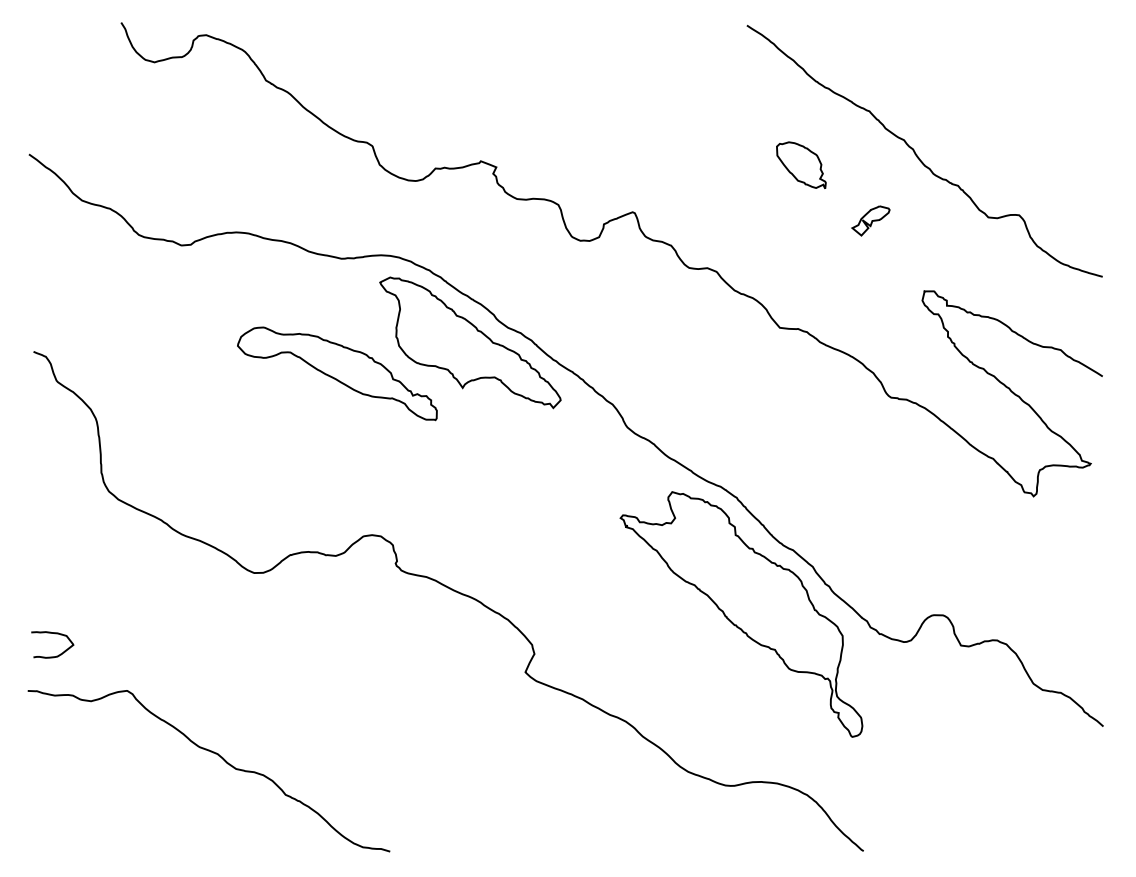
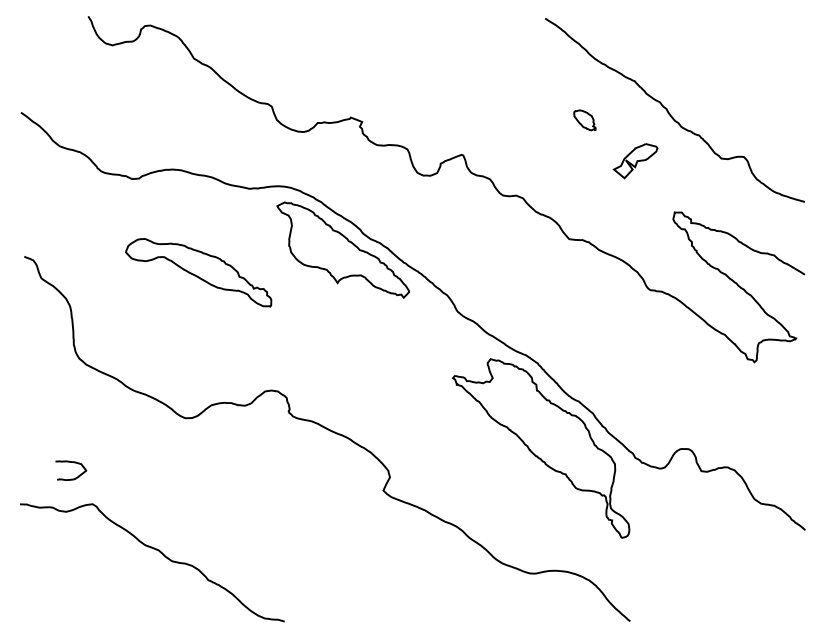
part: (801, 164) -> (584, 119), size x0.6
part: (870, 220) -> (635, 160), size x1.6
part: (337, 373) -> (198, 272), moved
curve: (55, 634) -> (73, 463), moved

